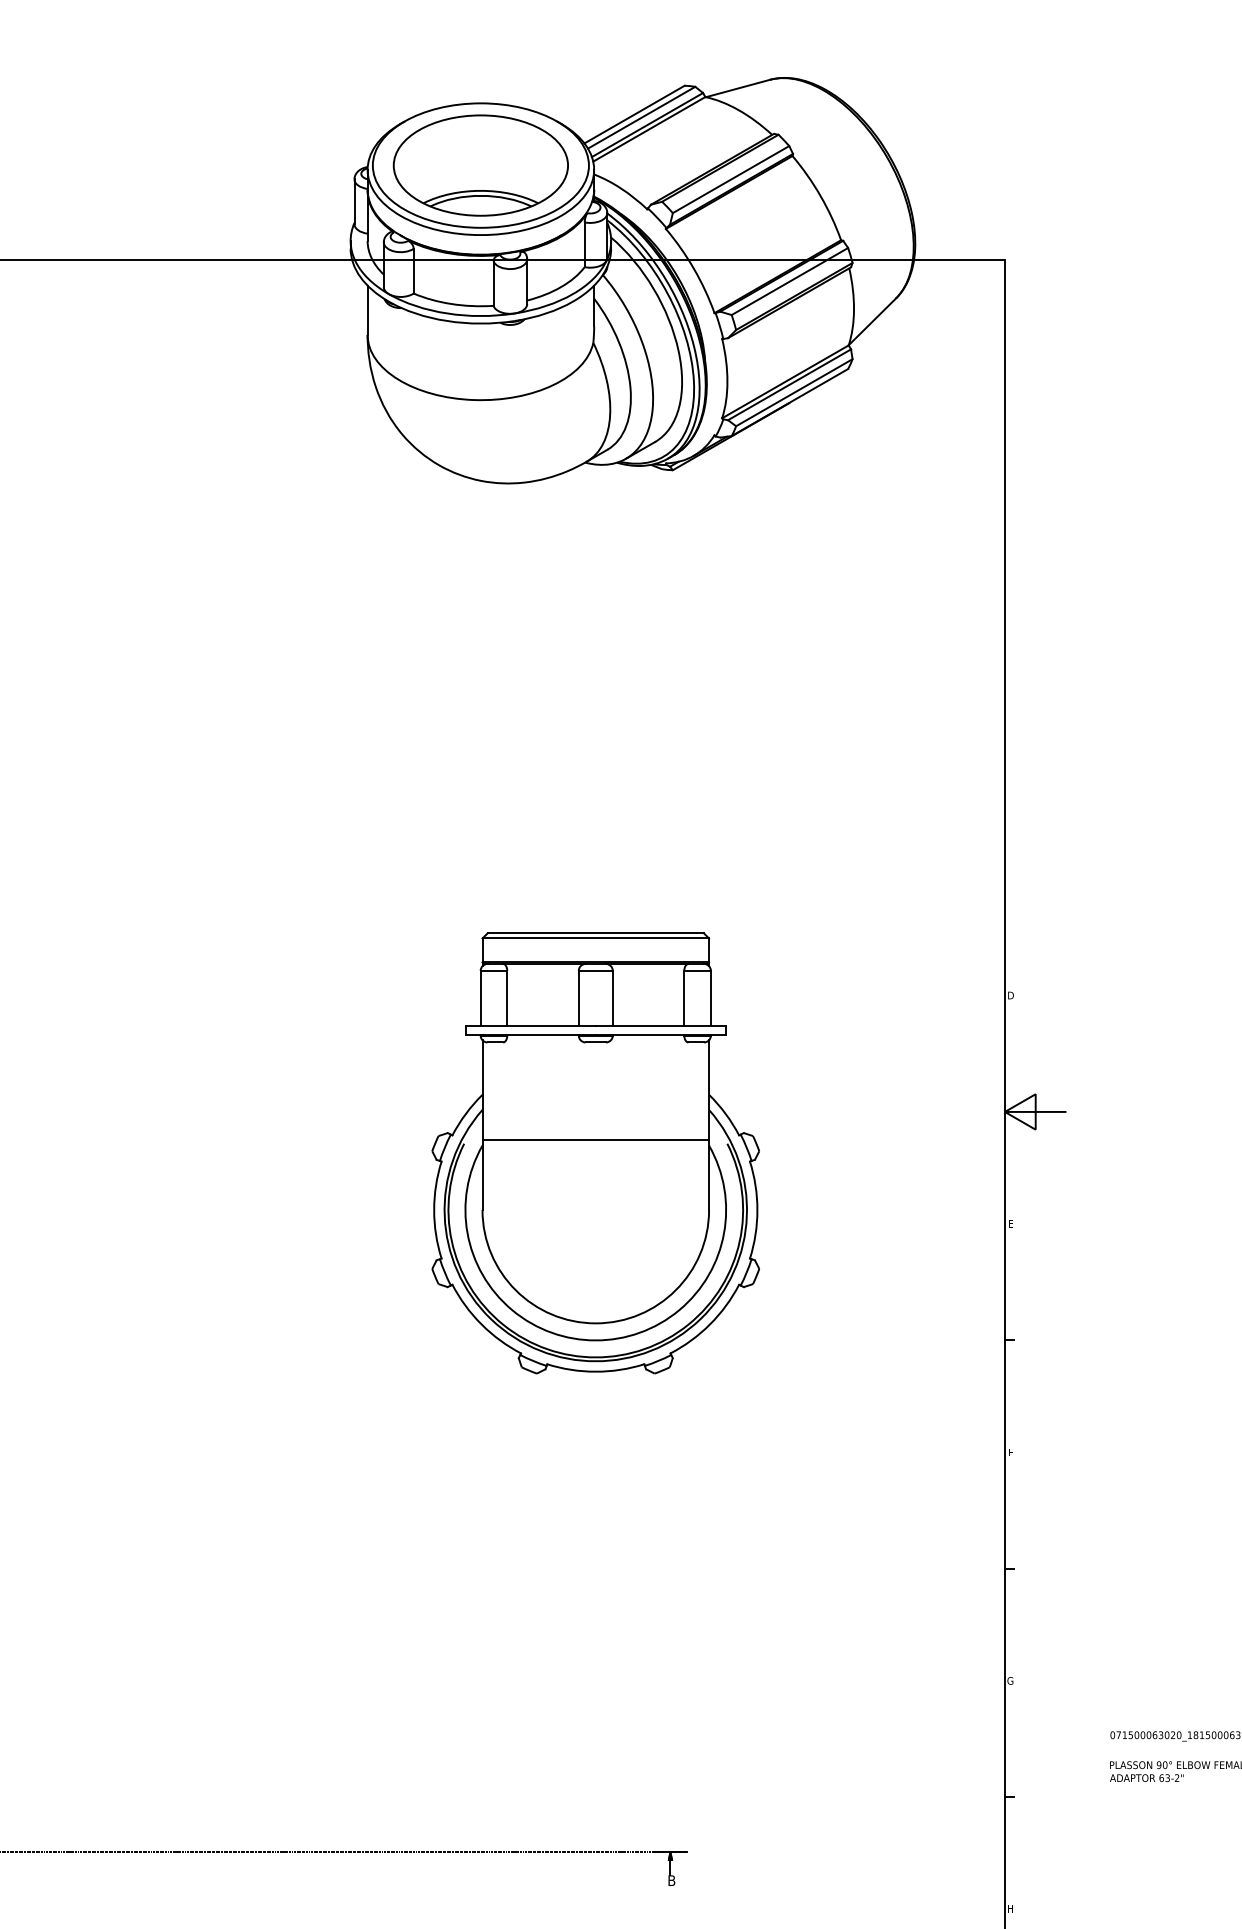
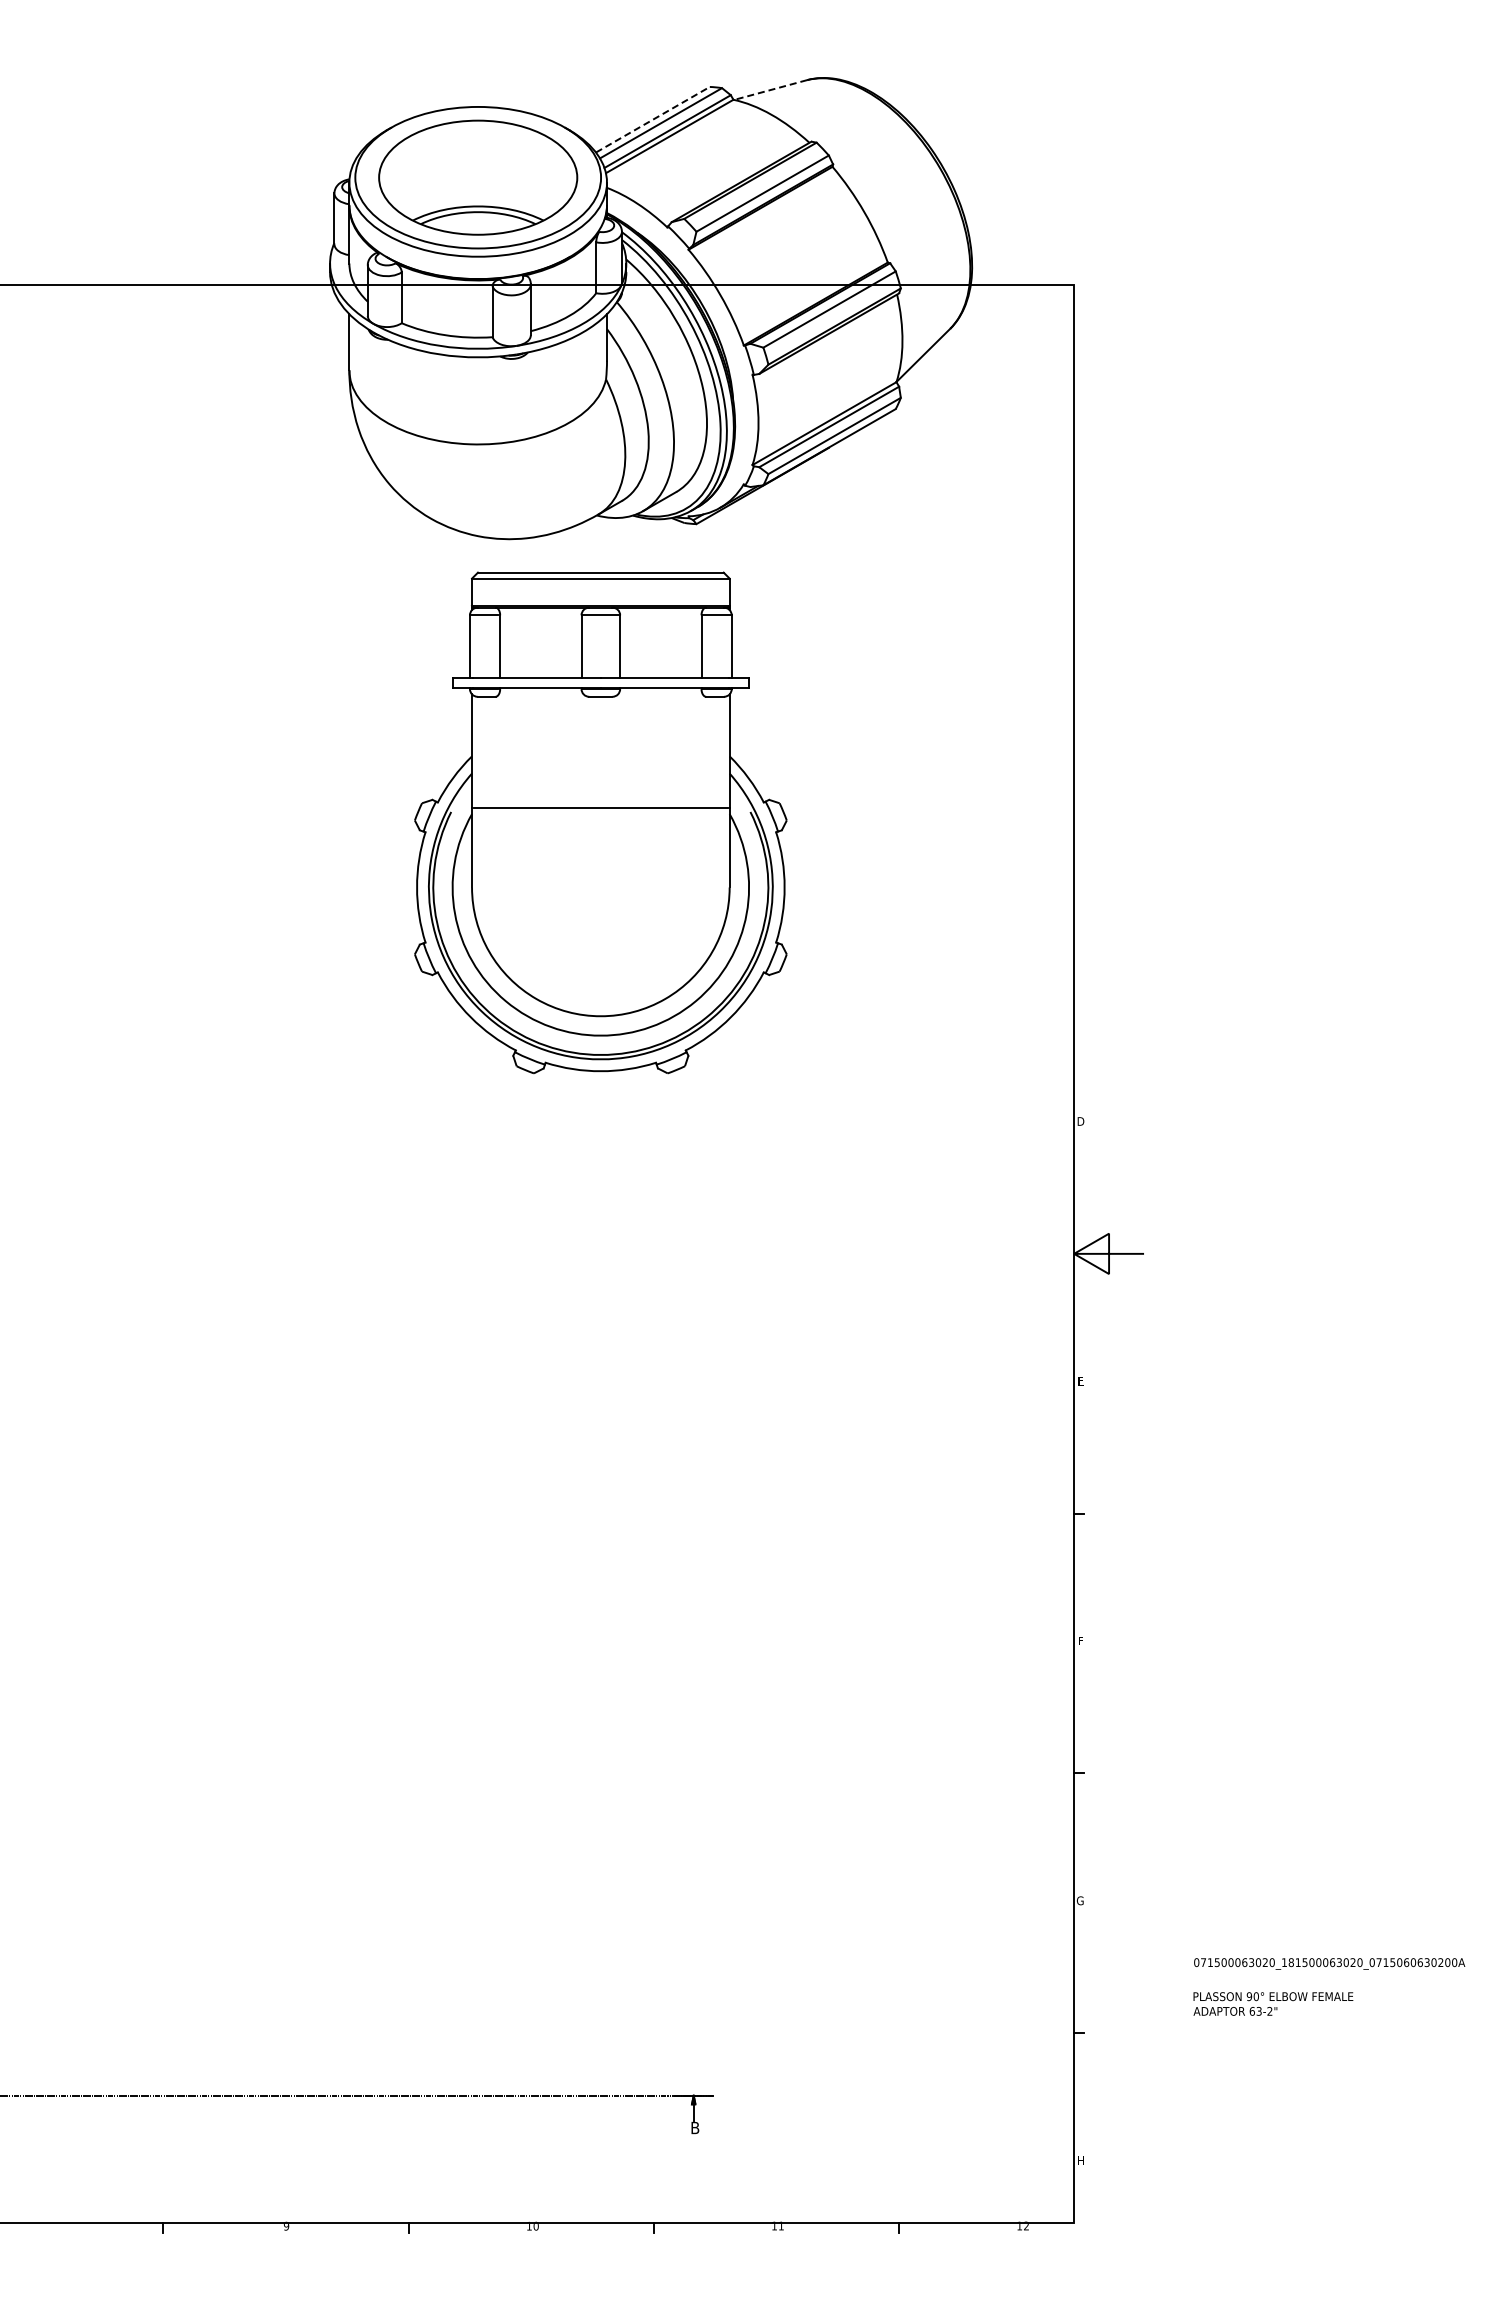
line: (737, 88) -> (770, 90), solid -> dashed
line: (634, 114) -> (652, 119), solid -> dashed
part: (595, 1152) -> (600, 822), moved

